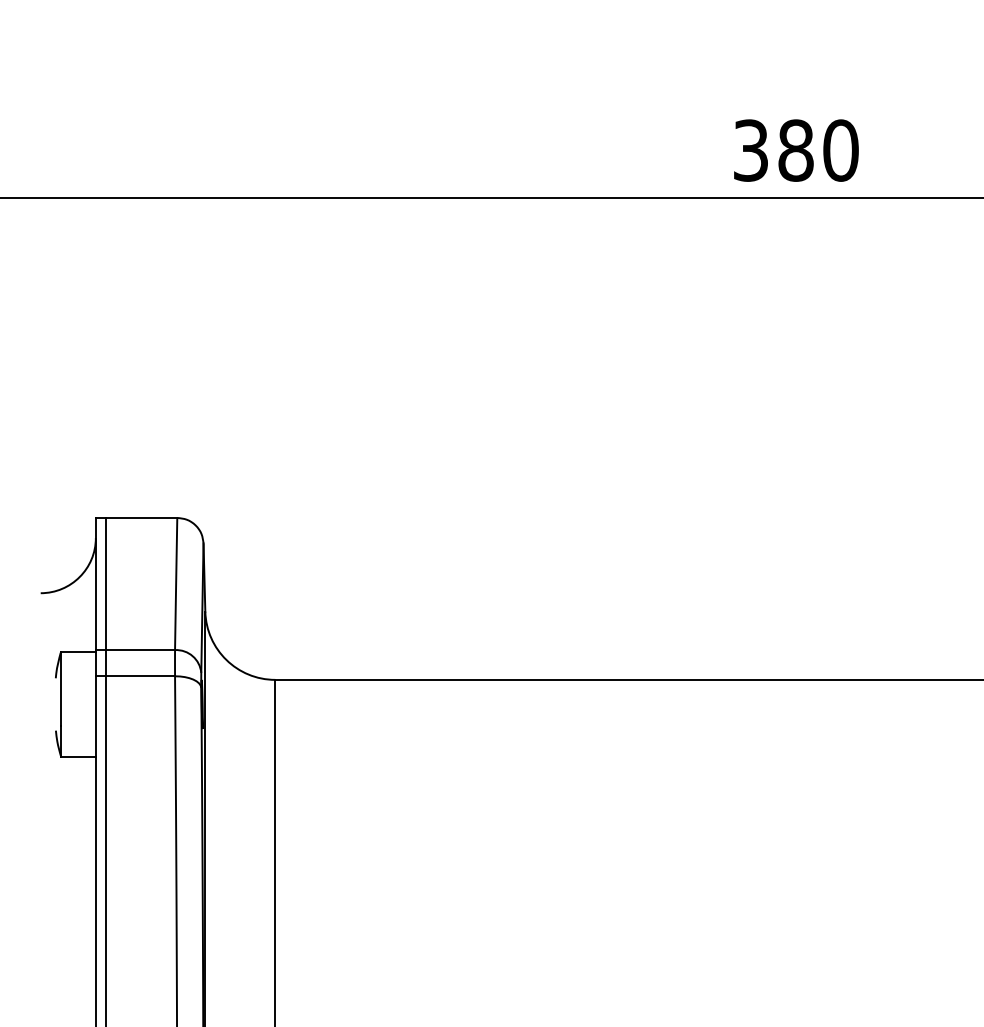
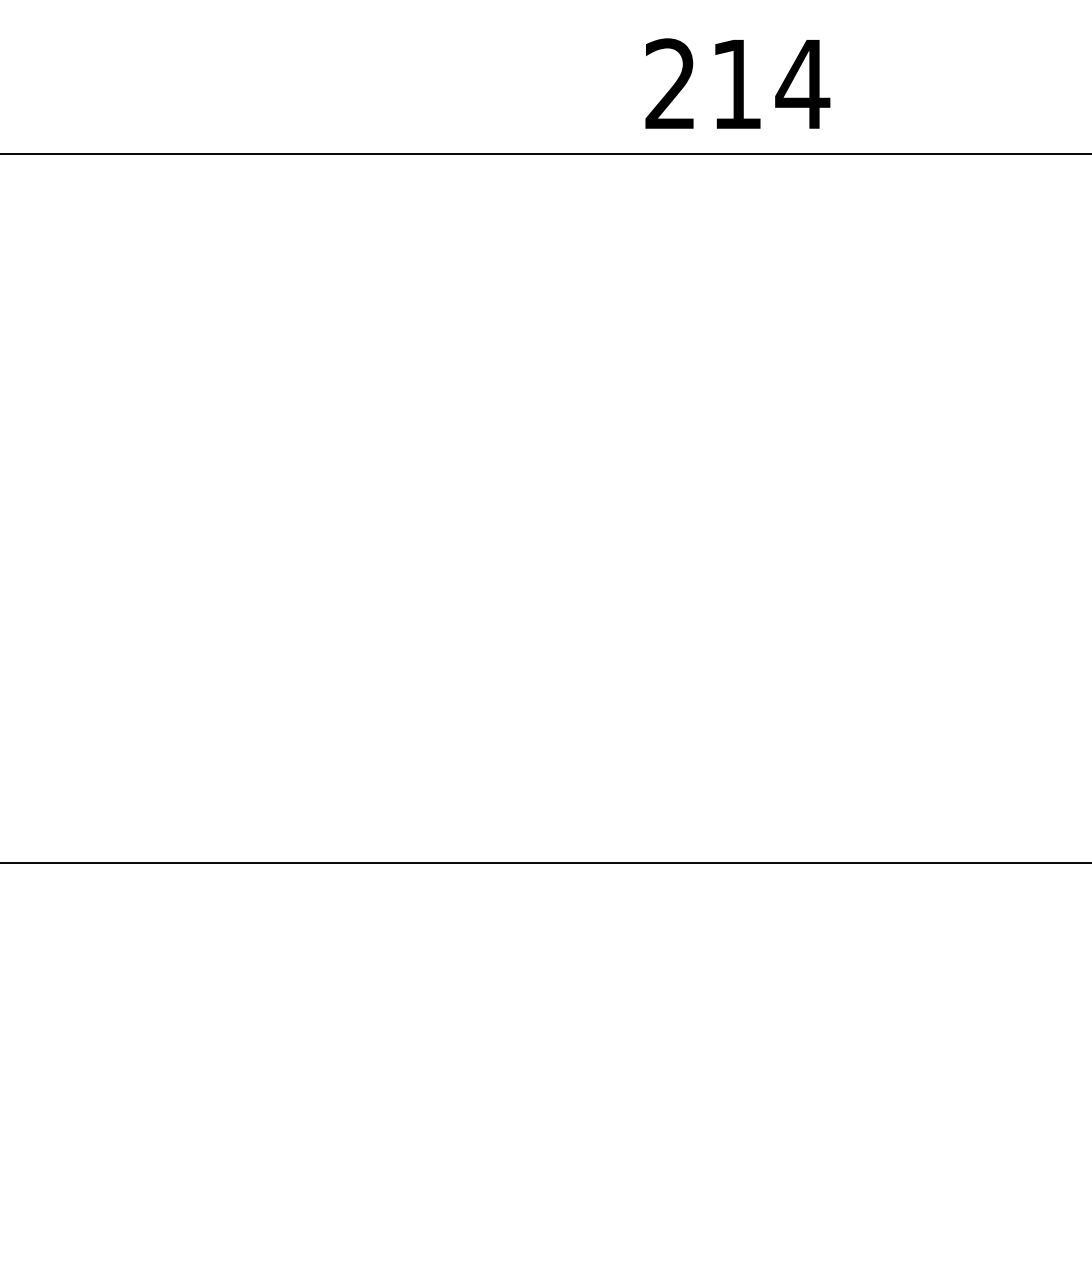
text: (796, 150) -> (737, 84), 380 -> 214

